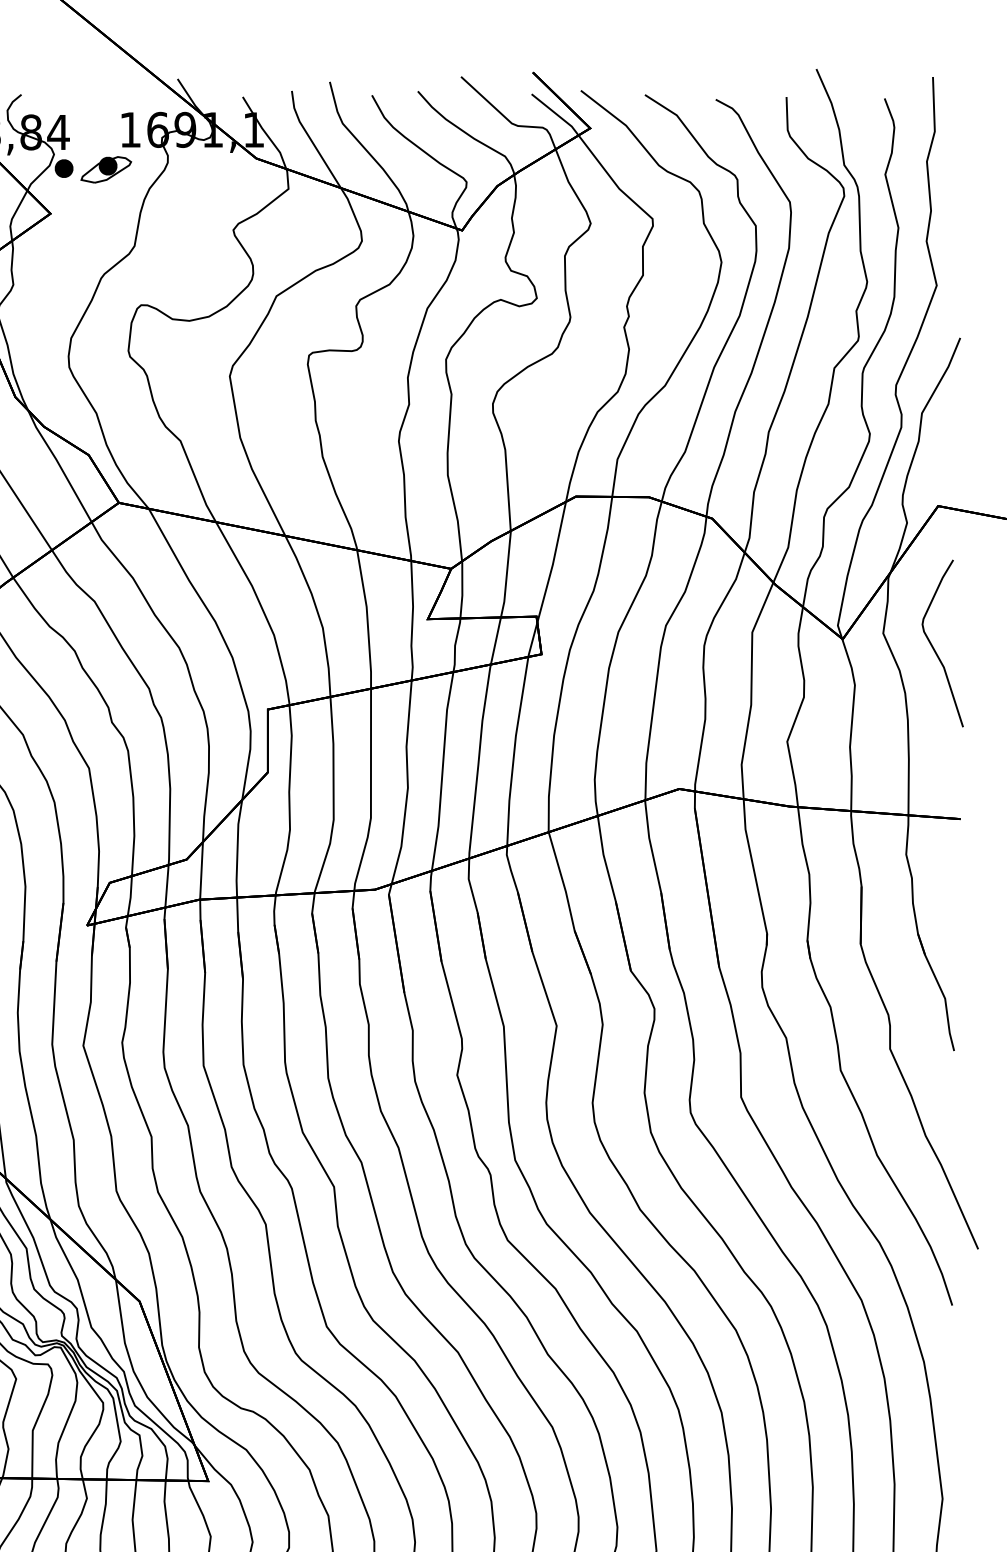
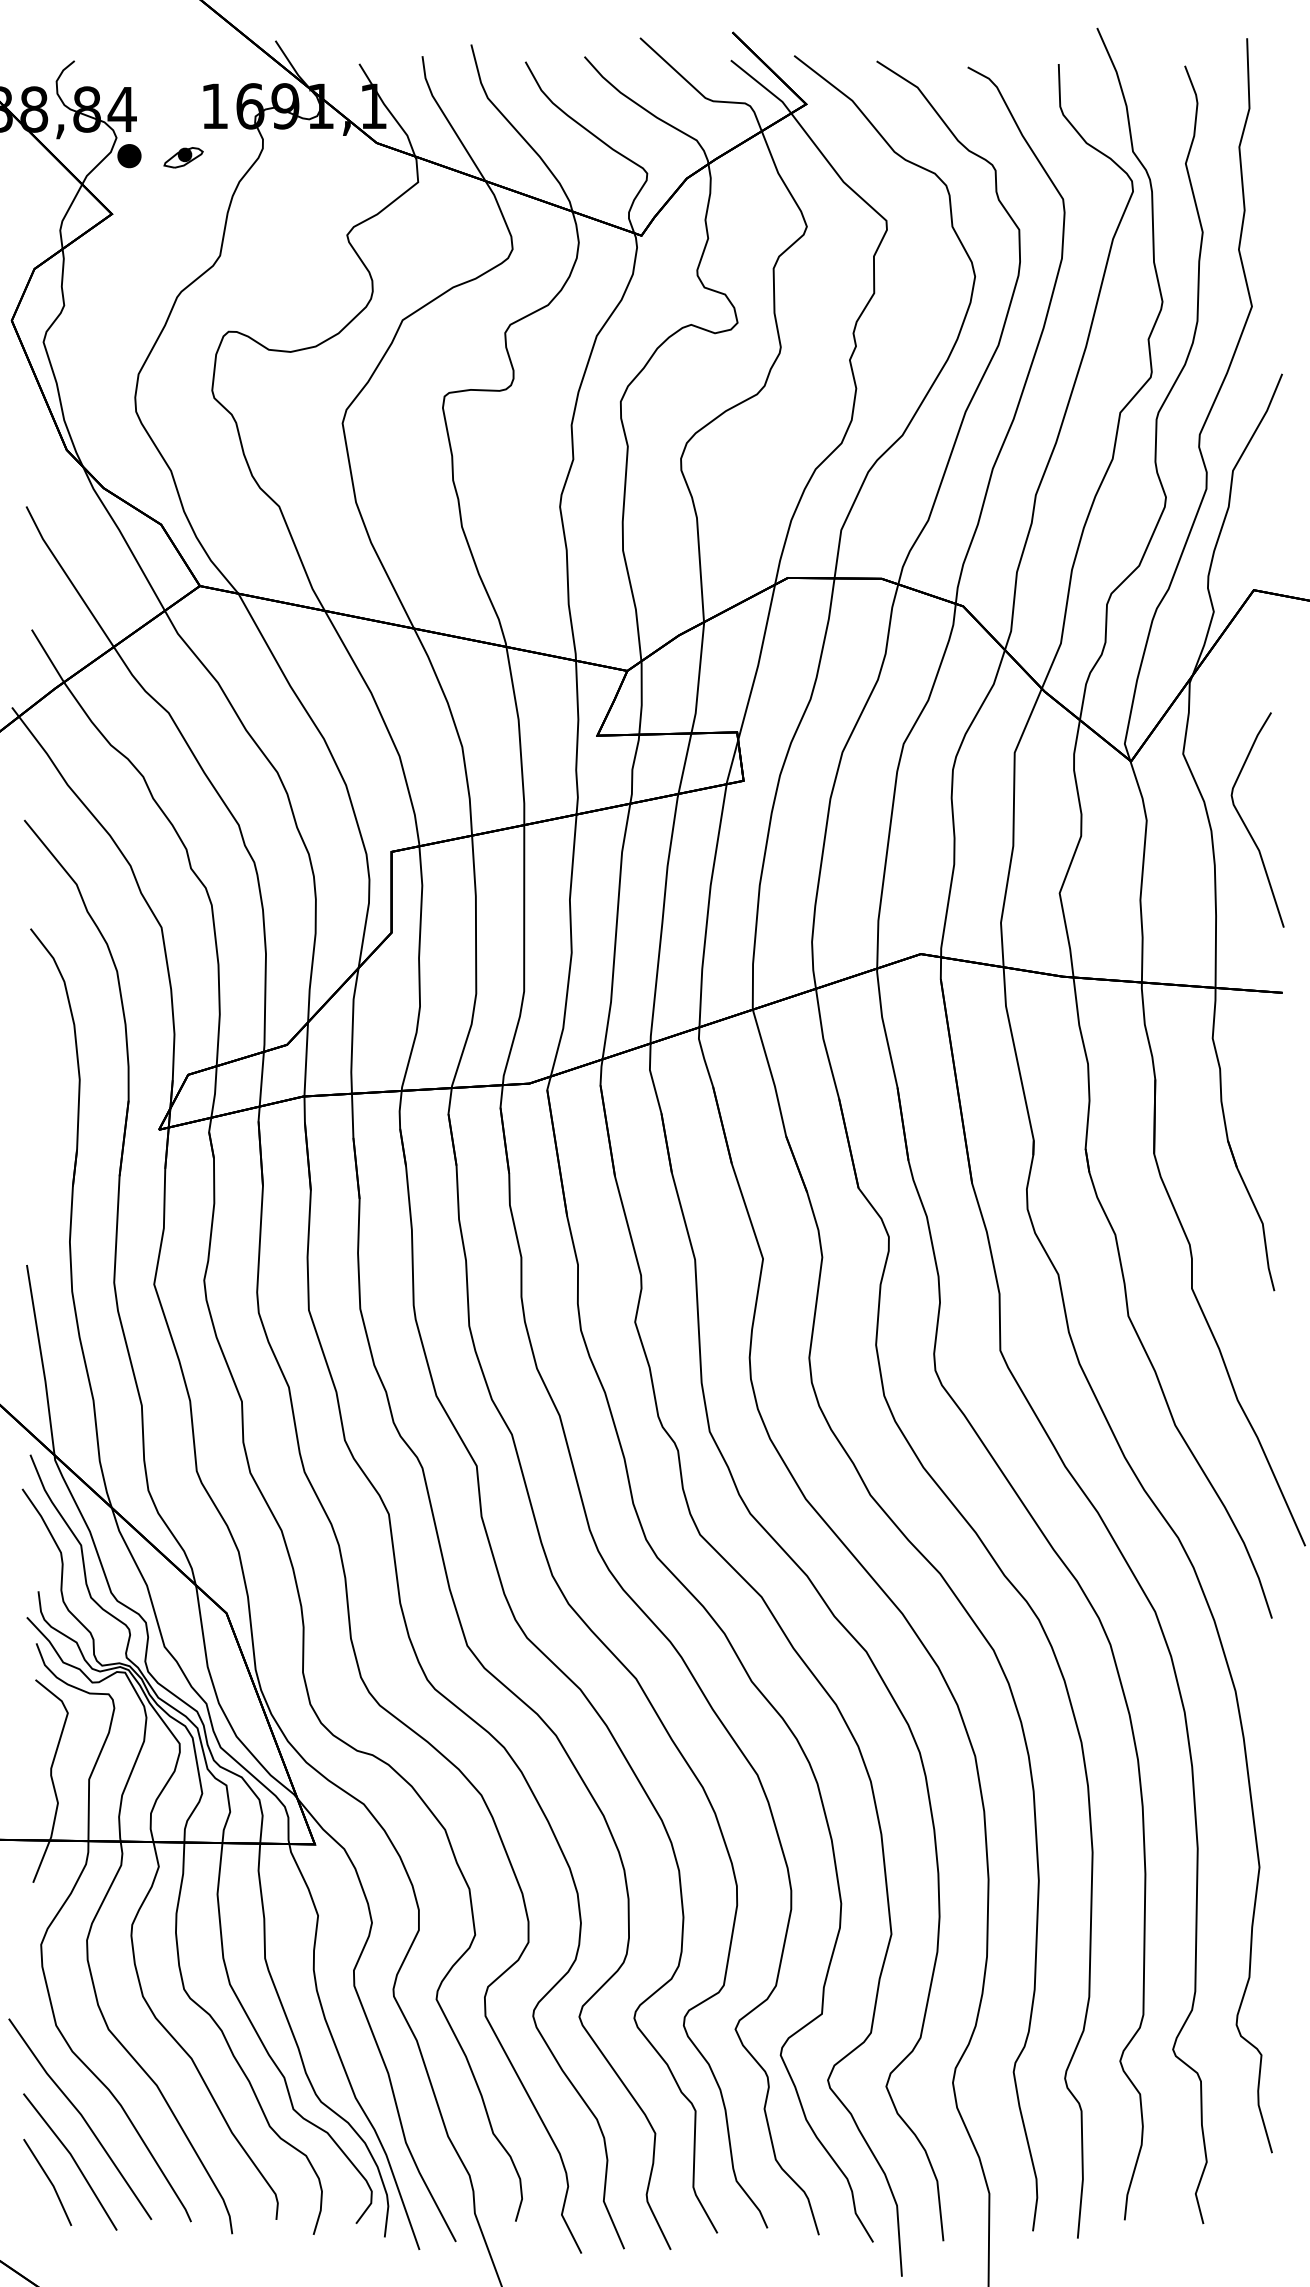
part: (106, 169) -> (183, 157), size x0.6
part: (934, 647) -> (1246, 825), moved

